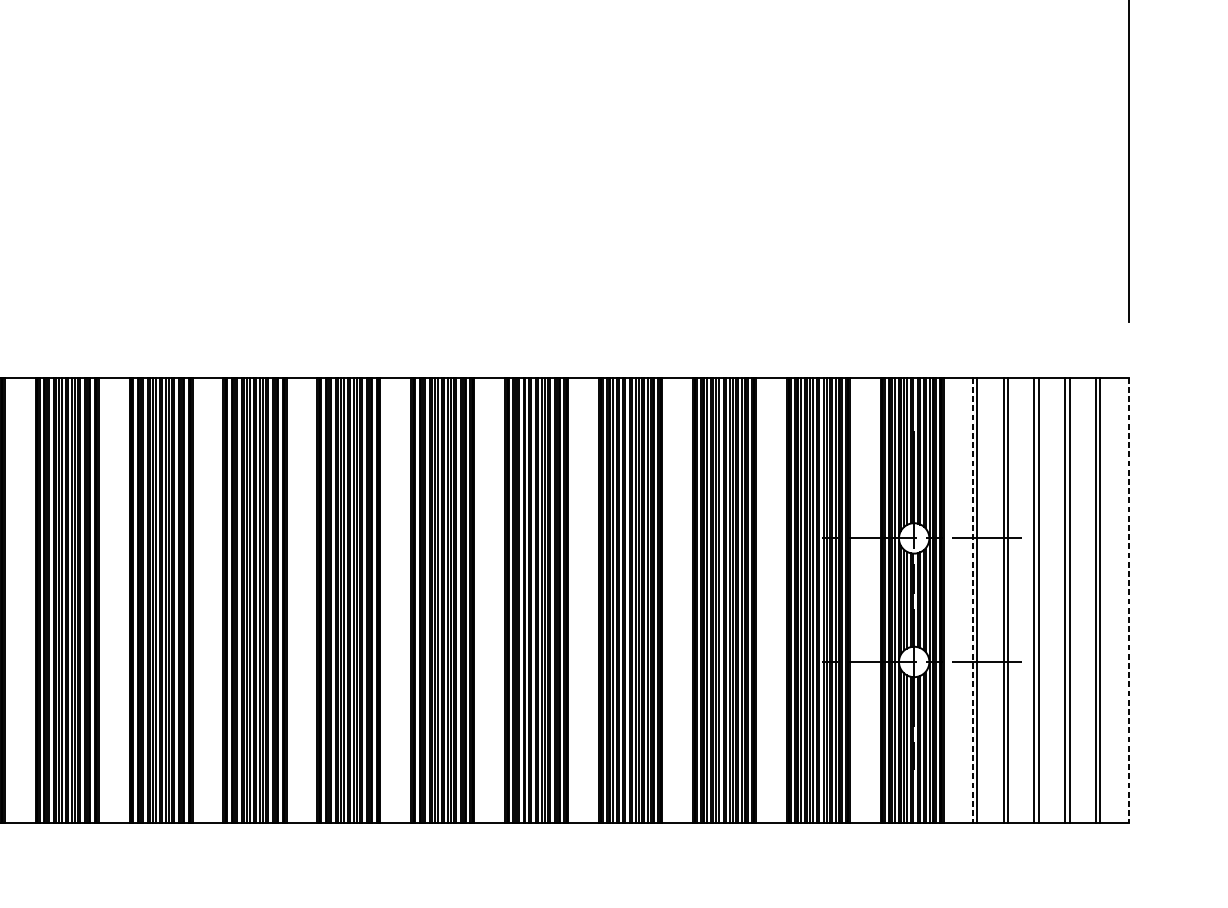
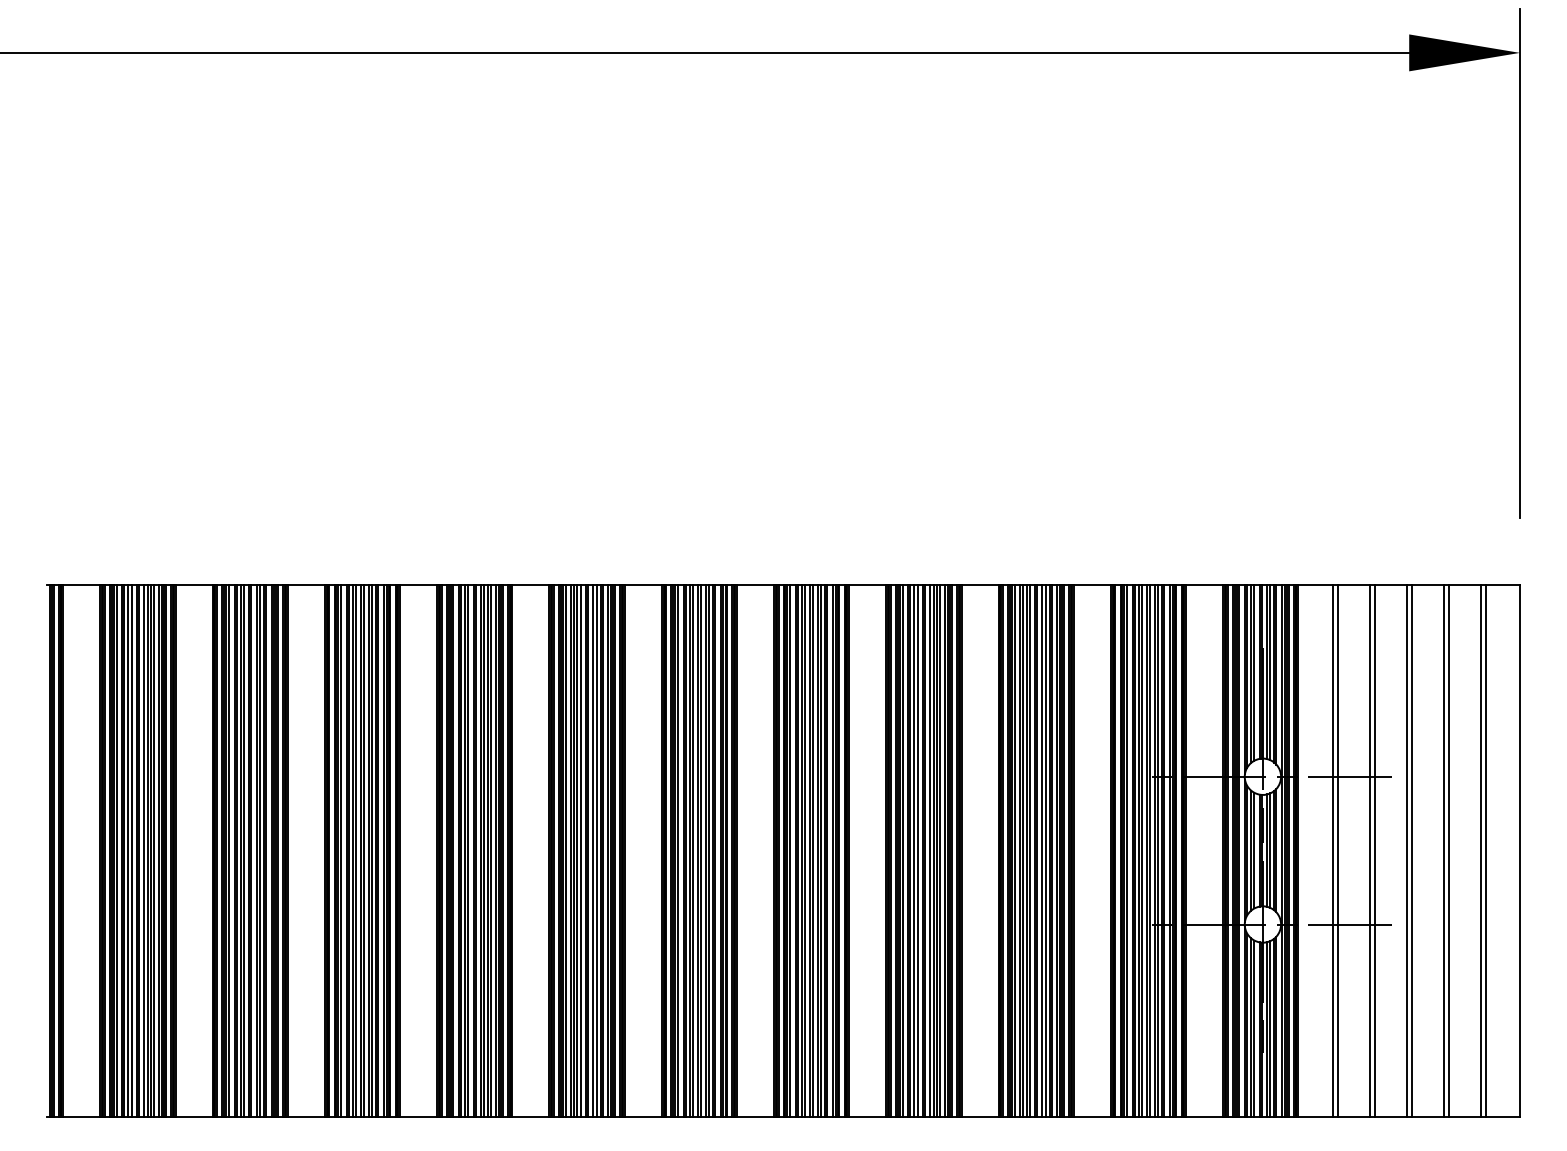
line: (972, 600) -> (1332, 850), dashed -> solid
line: (1128, 600) -> (1519, 850), dashed -> solid

